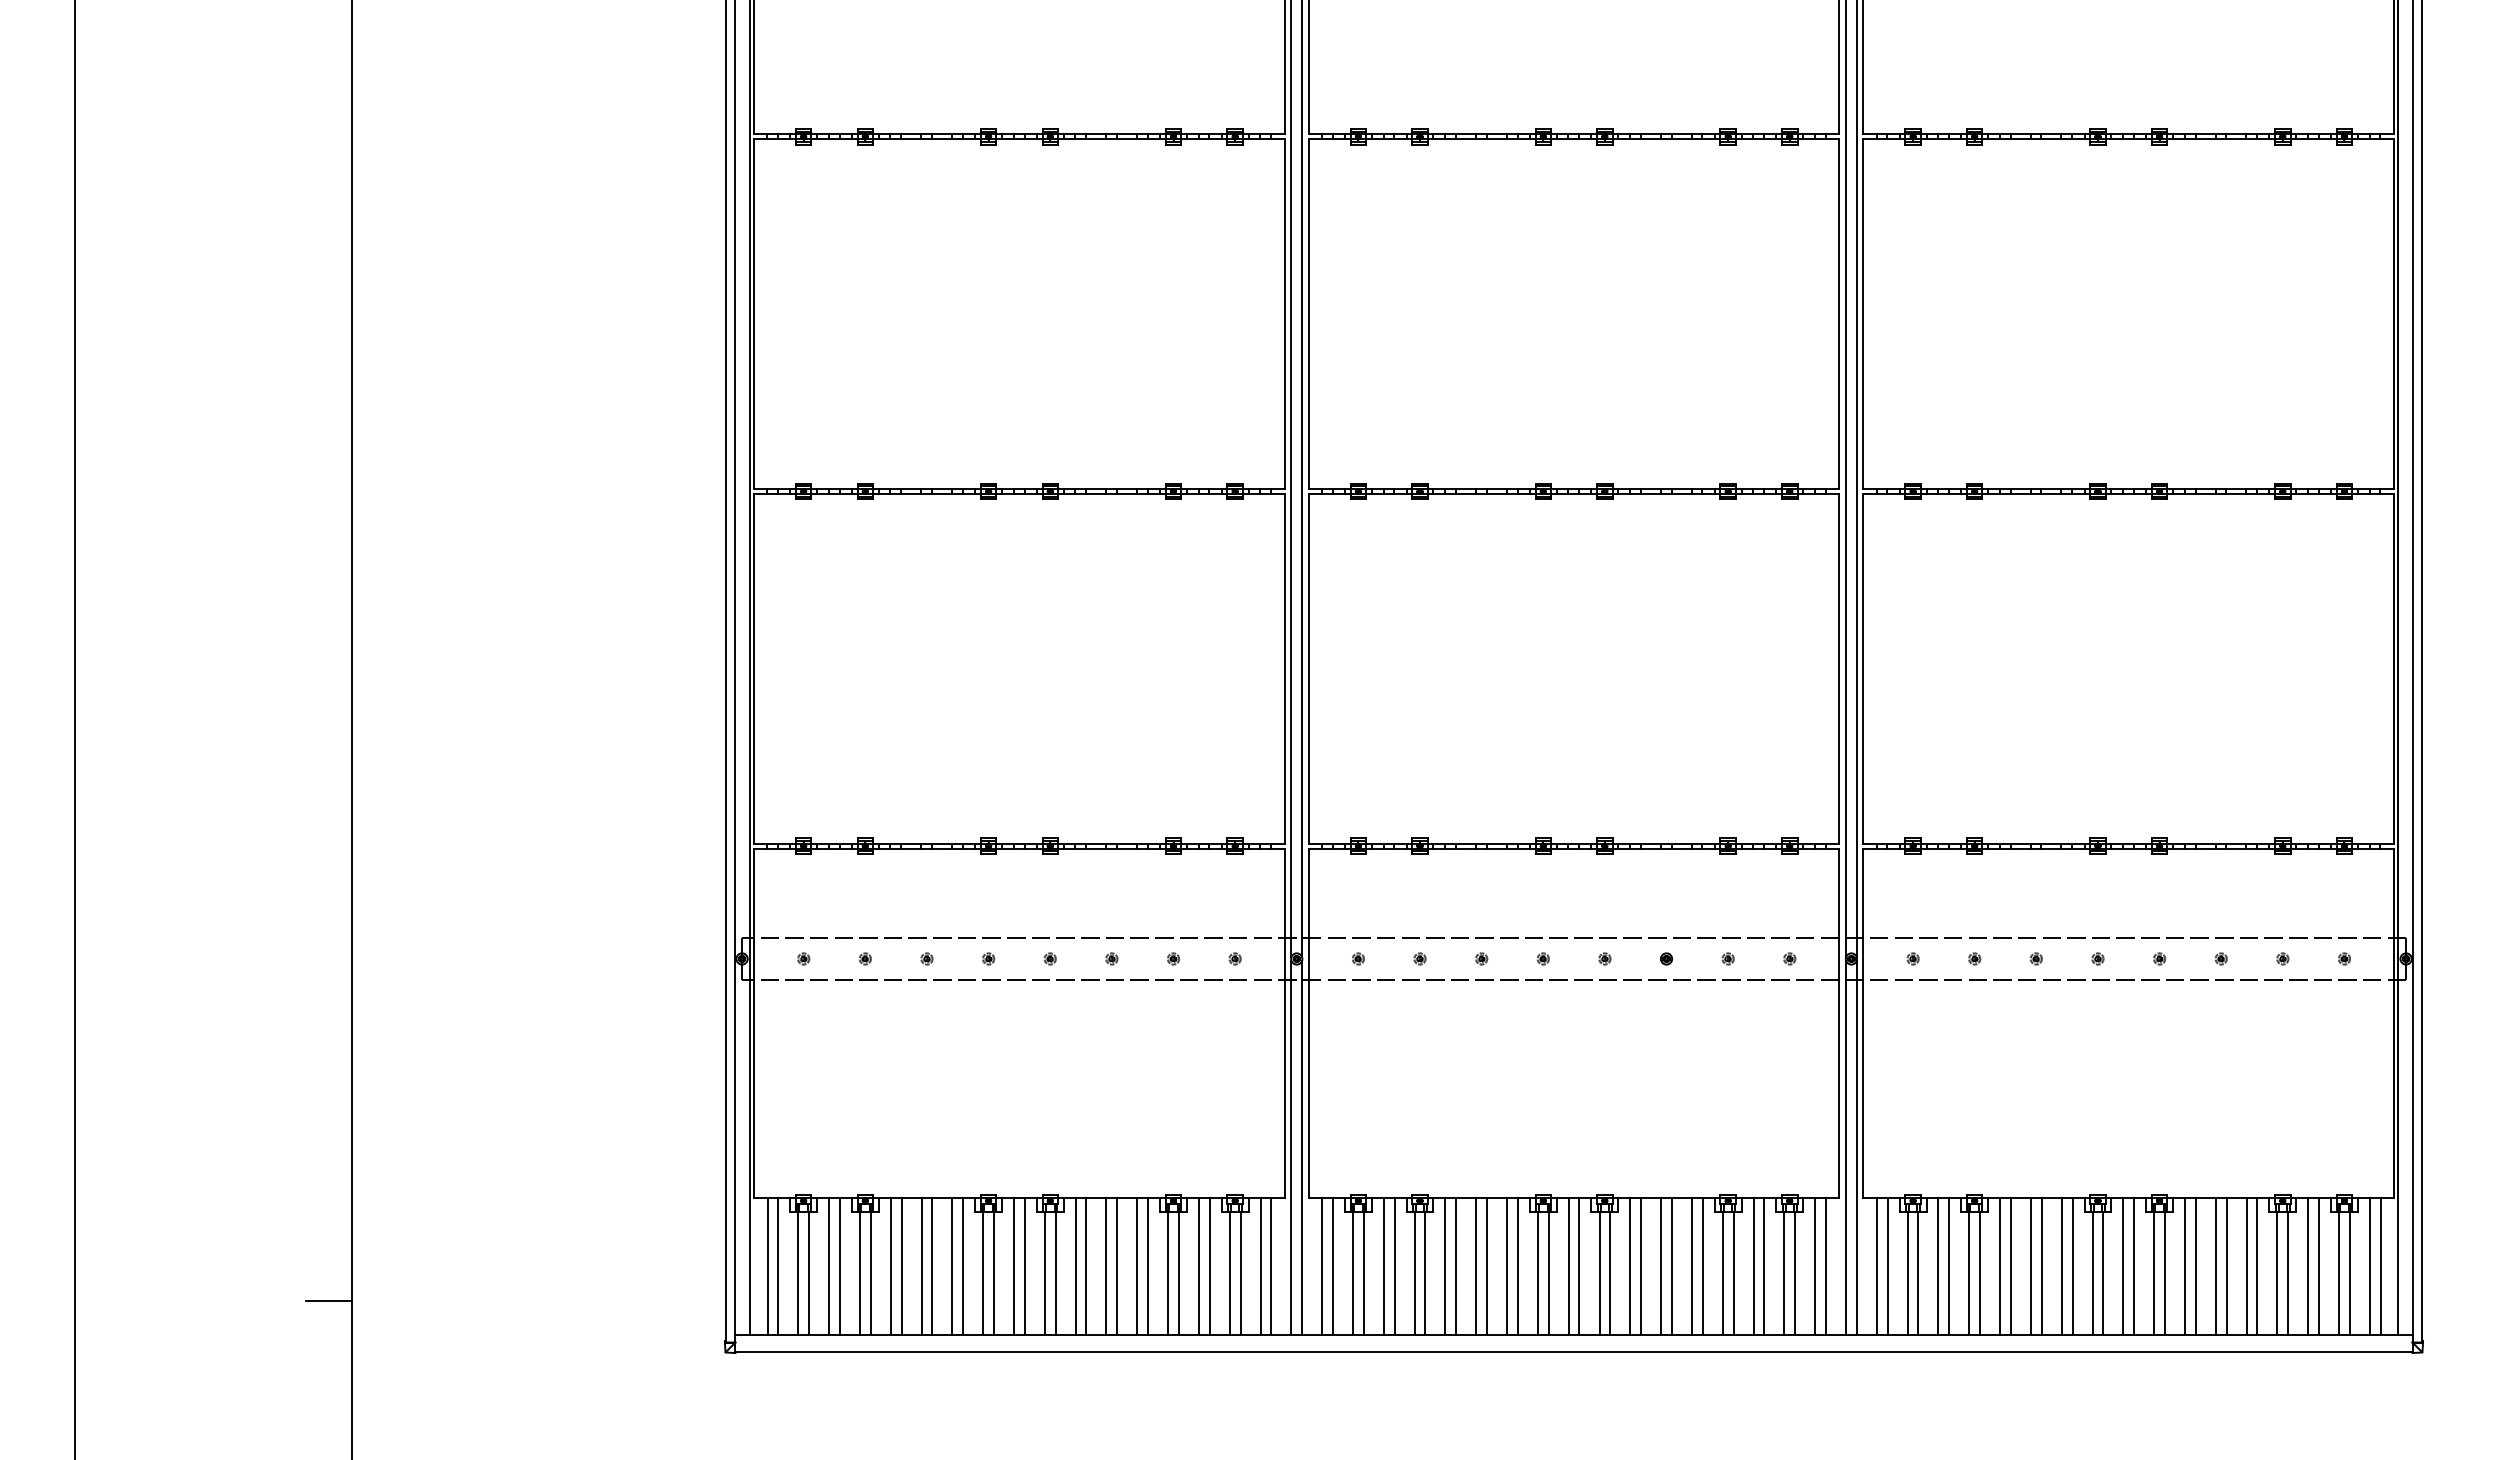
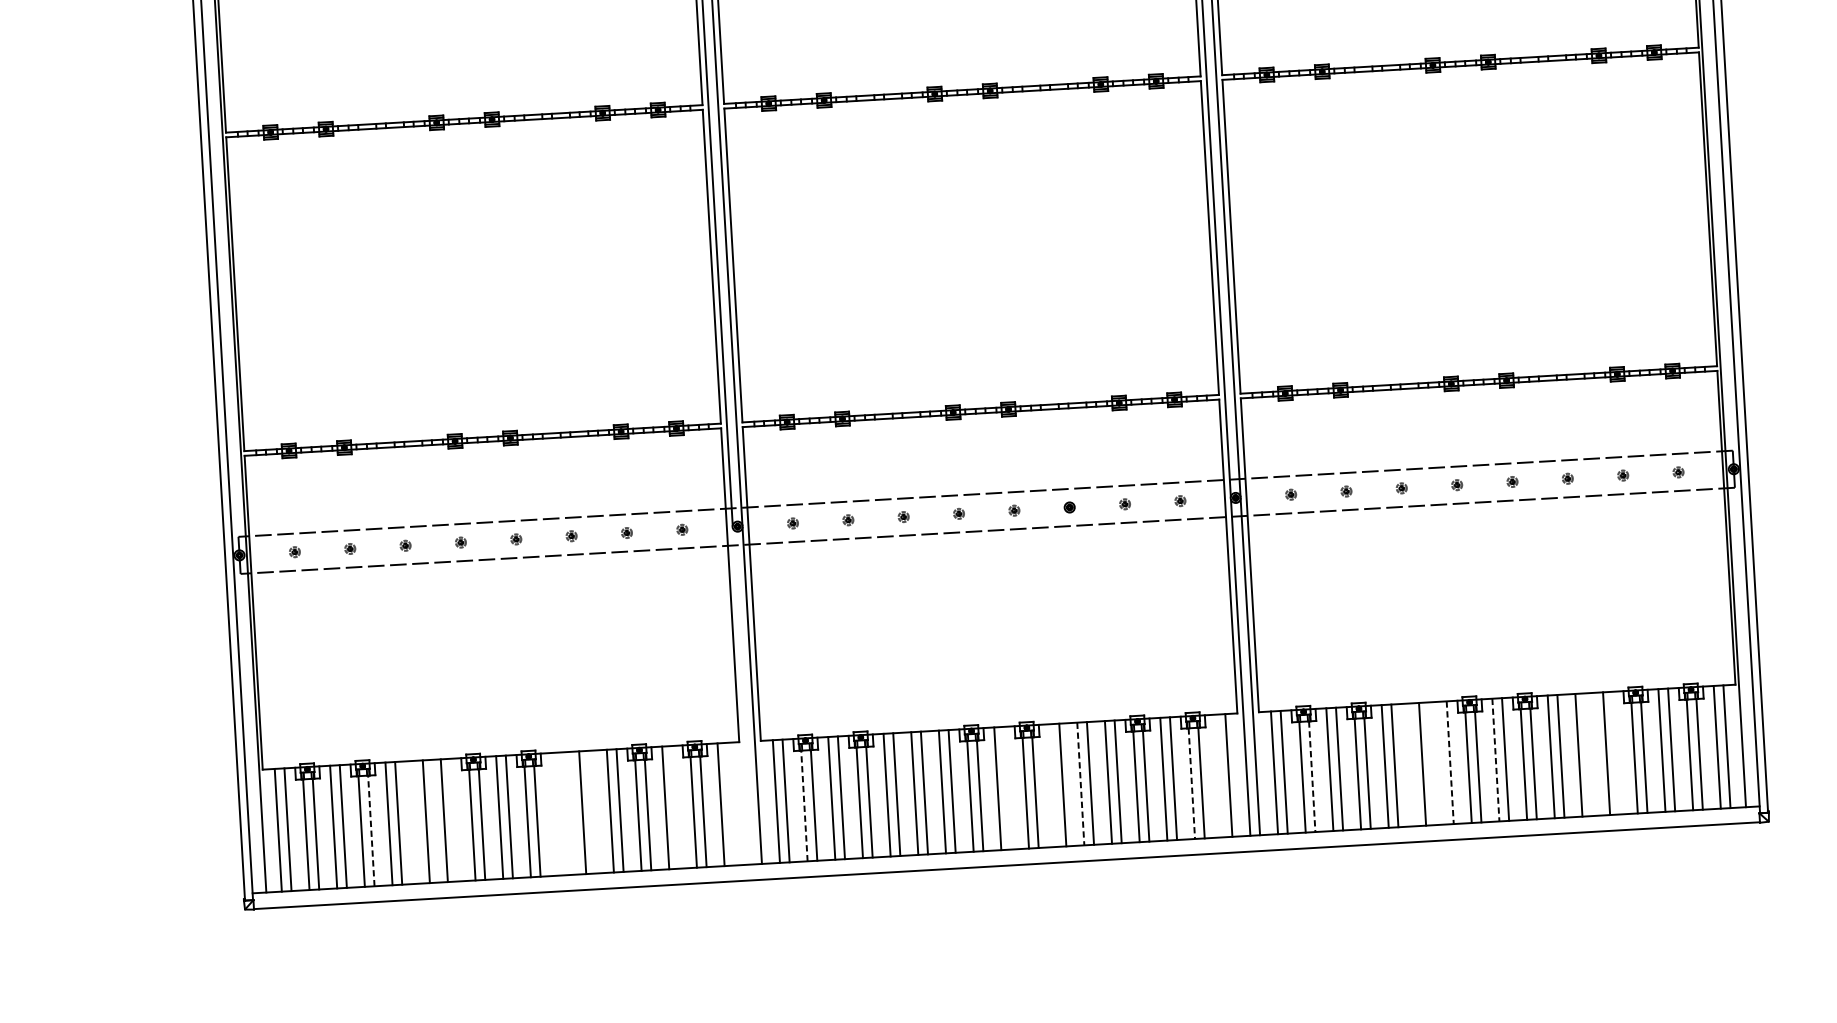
line: (1291, 1147) -> (742, 696), removed
line: (921, 1266) -> (416, 822), removed
line: (963, 1266) -> (454, 820), removed
line: (1075, 1266) -> (554, 814), removed
line: (1086, 1266) -> (564, 813), removed
line: (1117, 1266) -> (592, 812), removed
line: (1209, 1266) -> (675, 807), removed
line: (1271, 1266) -> (730, 804), removed
line: (1579, 1266) -> (1007, 788), removed
line: (1630, 1266) -> (1053, 785), removed
line: (1815, 1266) -> (1219, 775), removed
line: (2030, 1266) -> (1412, 764), removed
line: (2061, 1266) -> (1440, 763), removed
line: (2226, 1266) -> (1588, 754), removed
line: (2257, 1266) -> (1616, 753), removed
line: (1661, 1267) -> (1081, 784), solid -> dashed
line: (2072, 1267) -> (1450, 763), solid -> dashed
line: (2123, 1267) -> (1496, 760), solid -> dashed
line: (870, 1273) -> (371, 831), solid -> dashed
line: (1353, 1273) -> (804, 806), solid -> dashed
line: (1784, 1273) -> (1191, 783), solid -> dashed
line: (1918, 1273) -> (1312, 776), solid -> dashed

